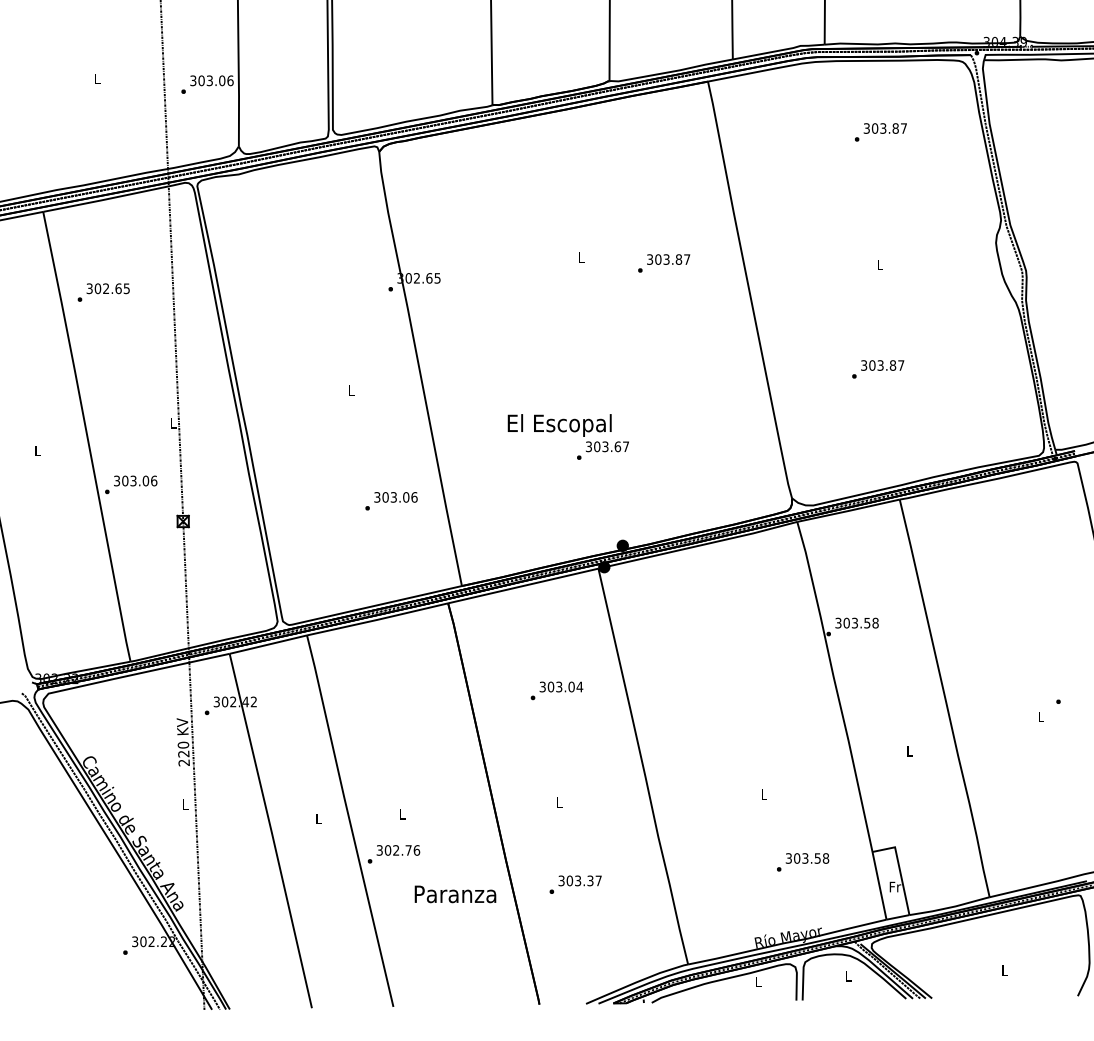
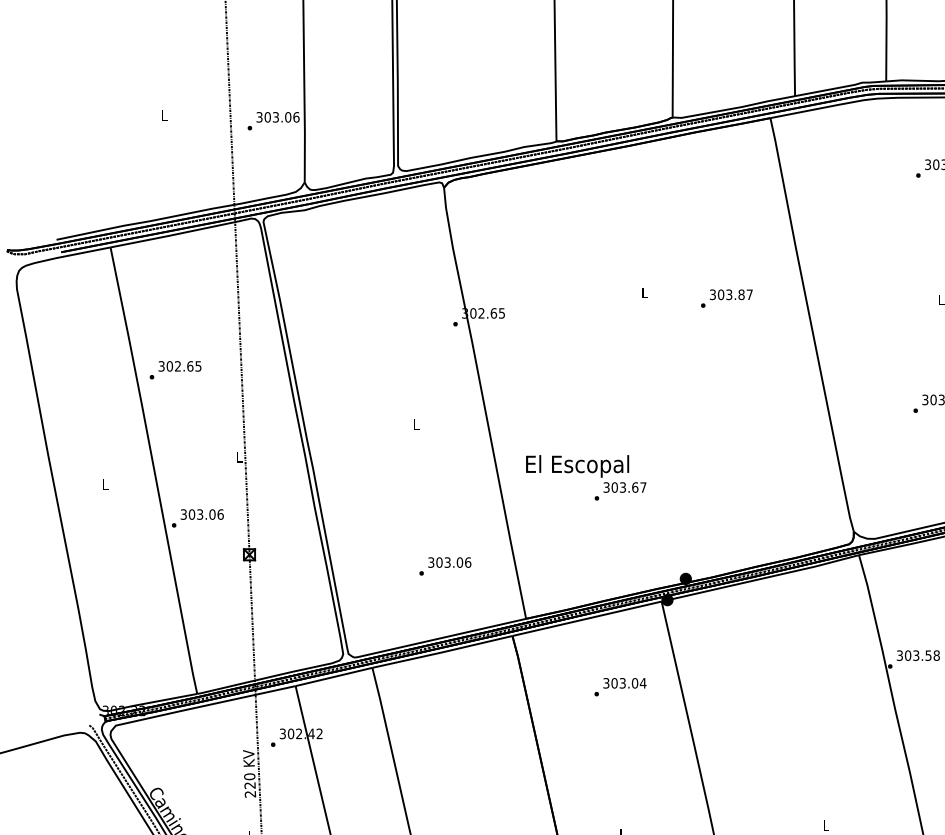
text: (103, 292) -> (175, 370), moved
text: (567, 436) -> (585, 477), moved
text: (391, 501) -> (445, 566), moved
text: (556, 690) -> (620, 686), moved

